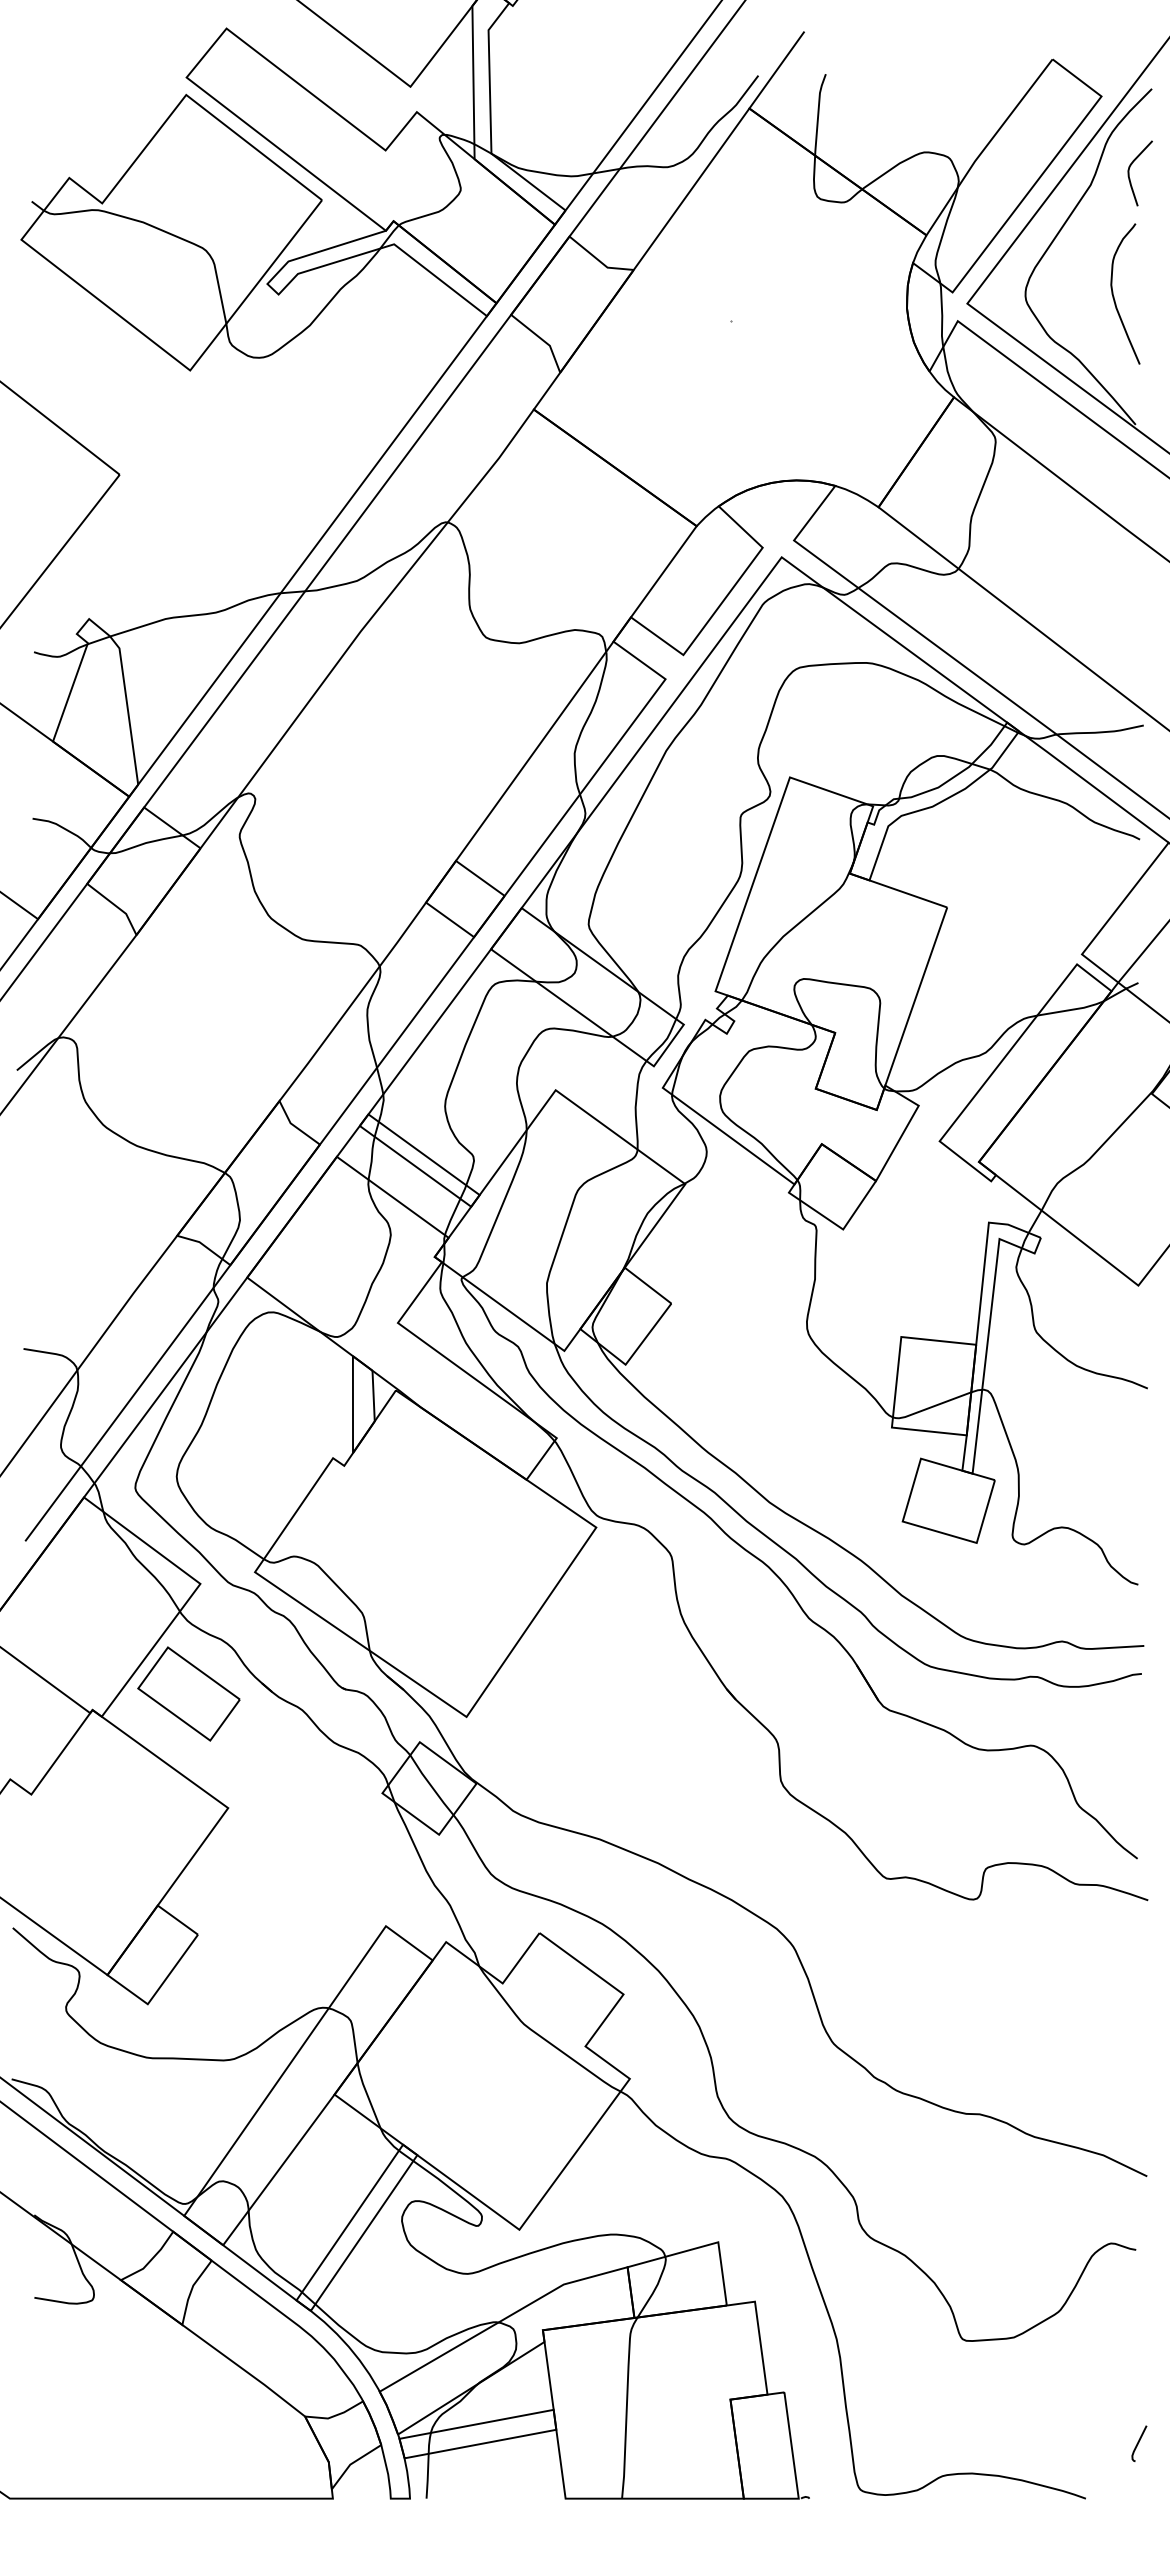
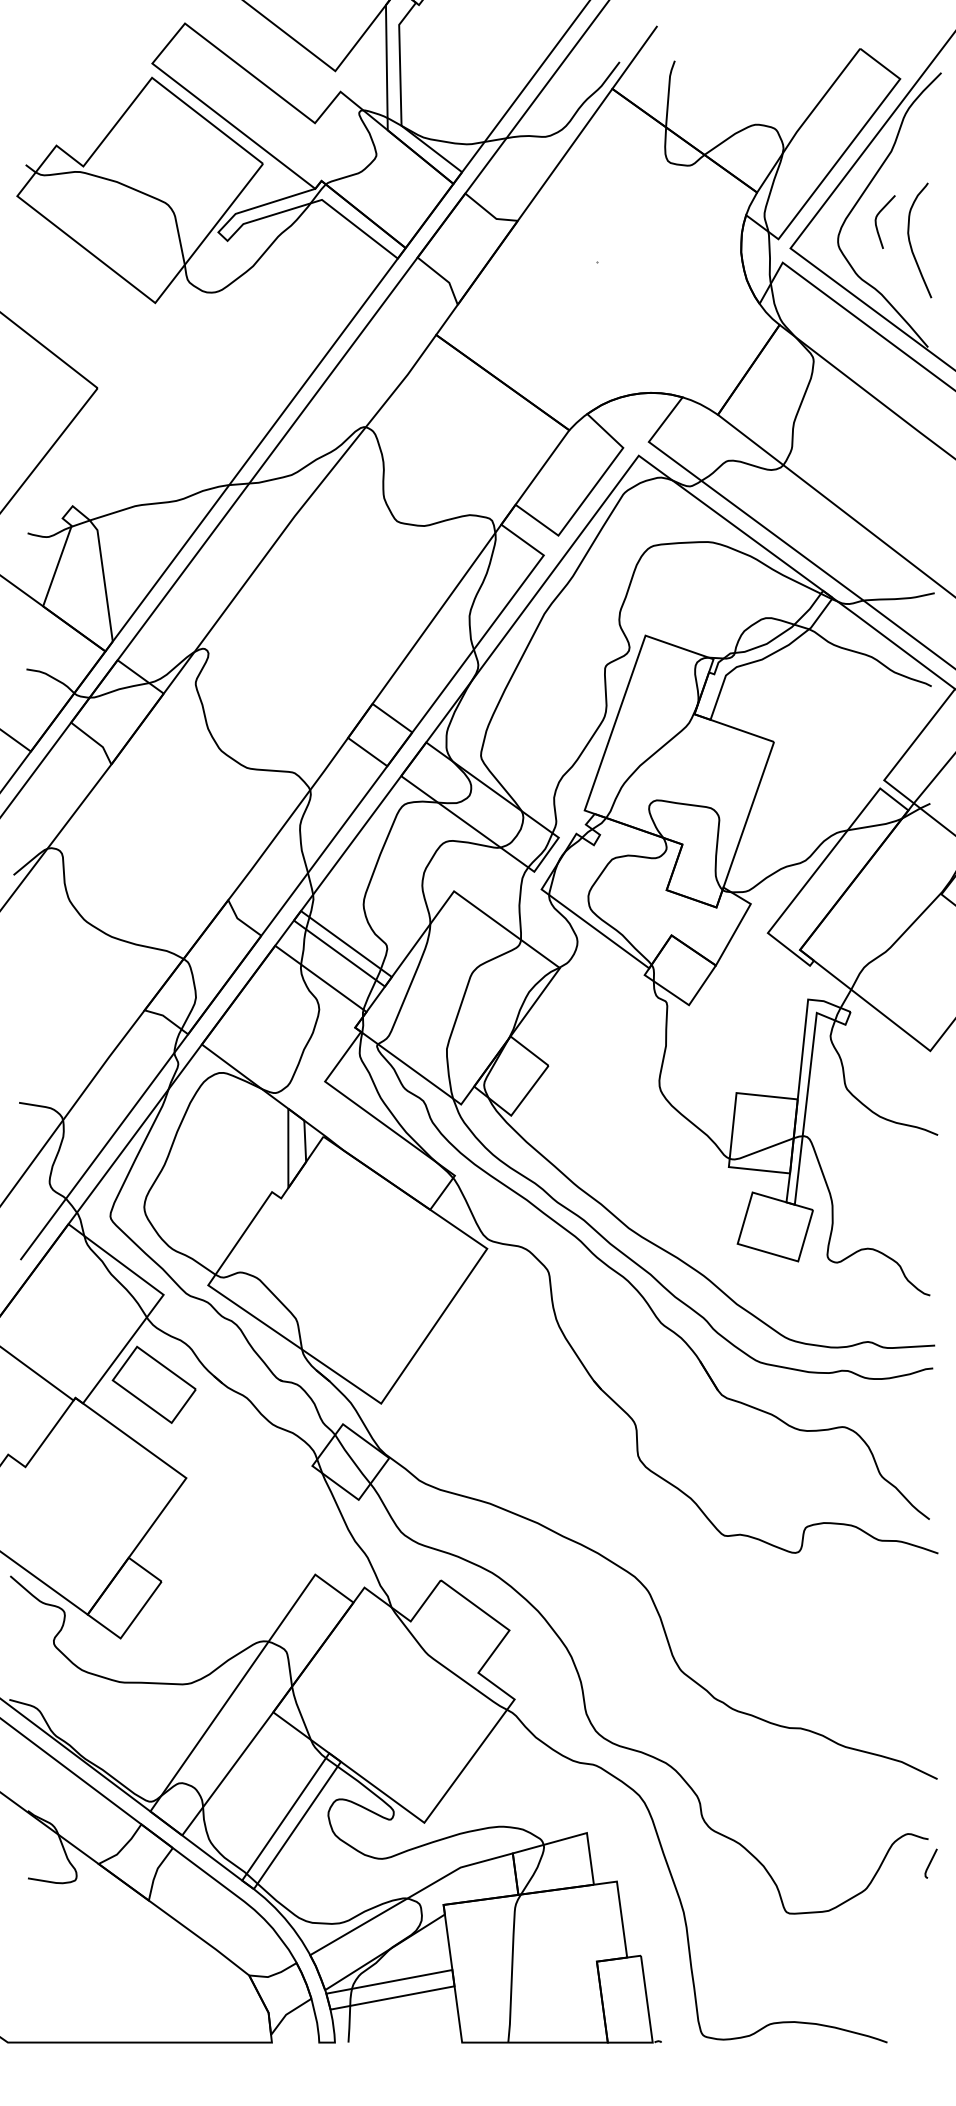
curve: (1129, 173) -> (876, 222), moved
curve: (1139, 2442) -> (931, 1862), moved

